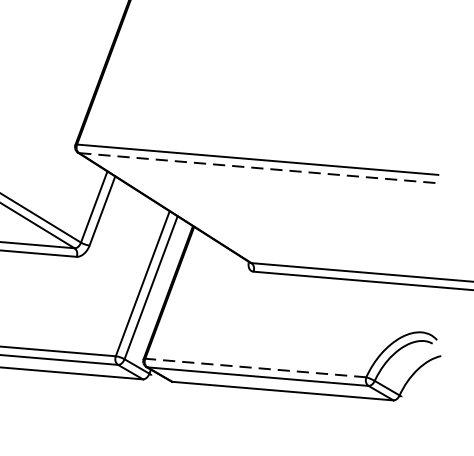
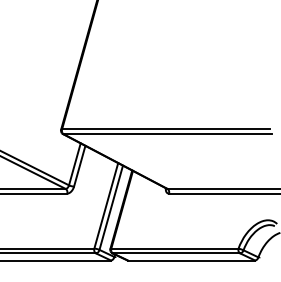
line: (259, 168) -> (167, 134), dashed -> solid
line: (255, 367) -> (174, 248), dashed -> solid

